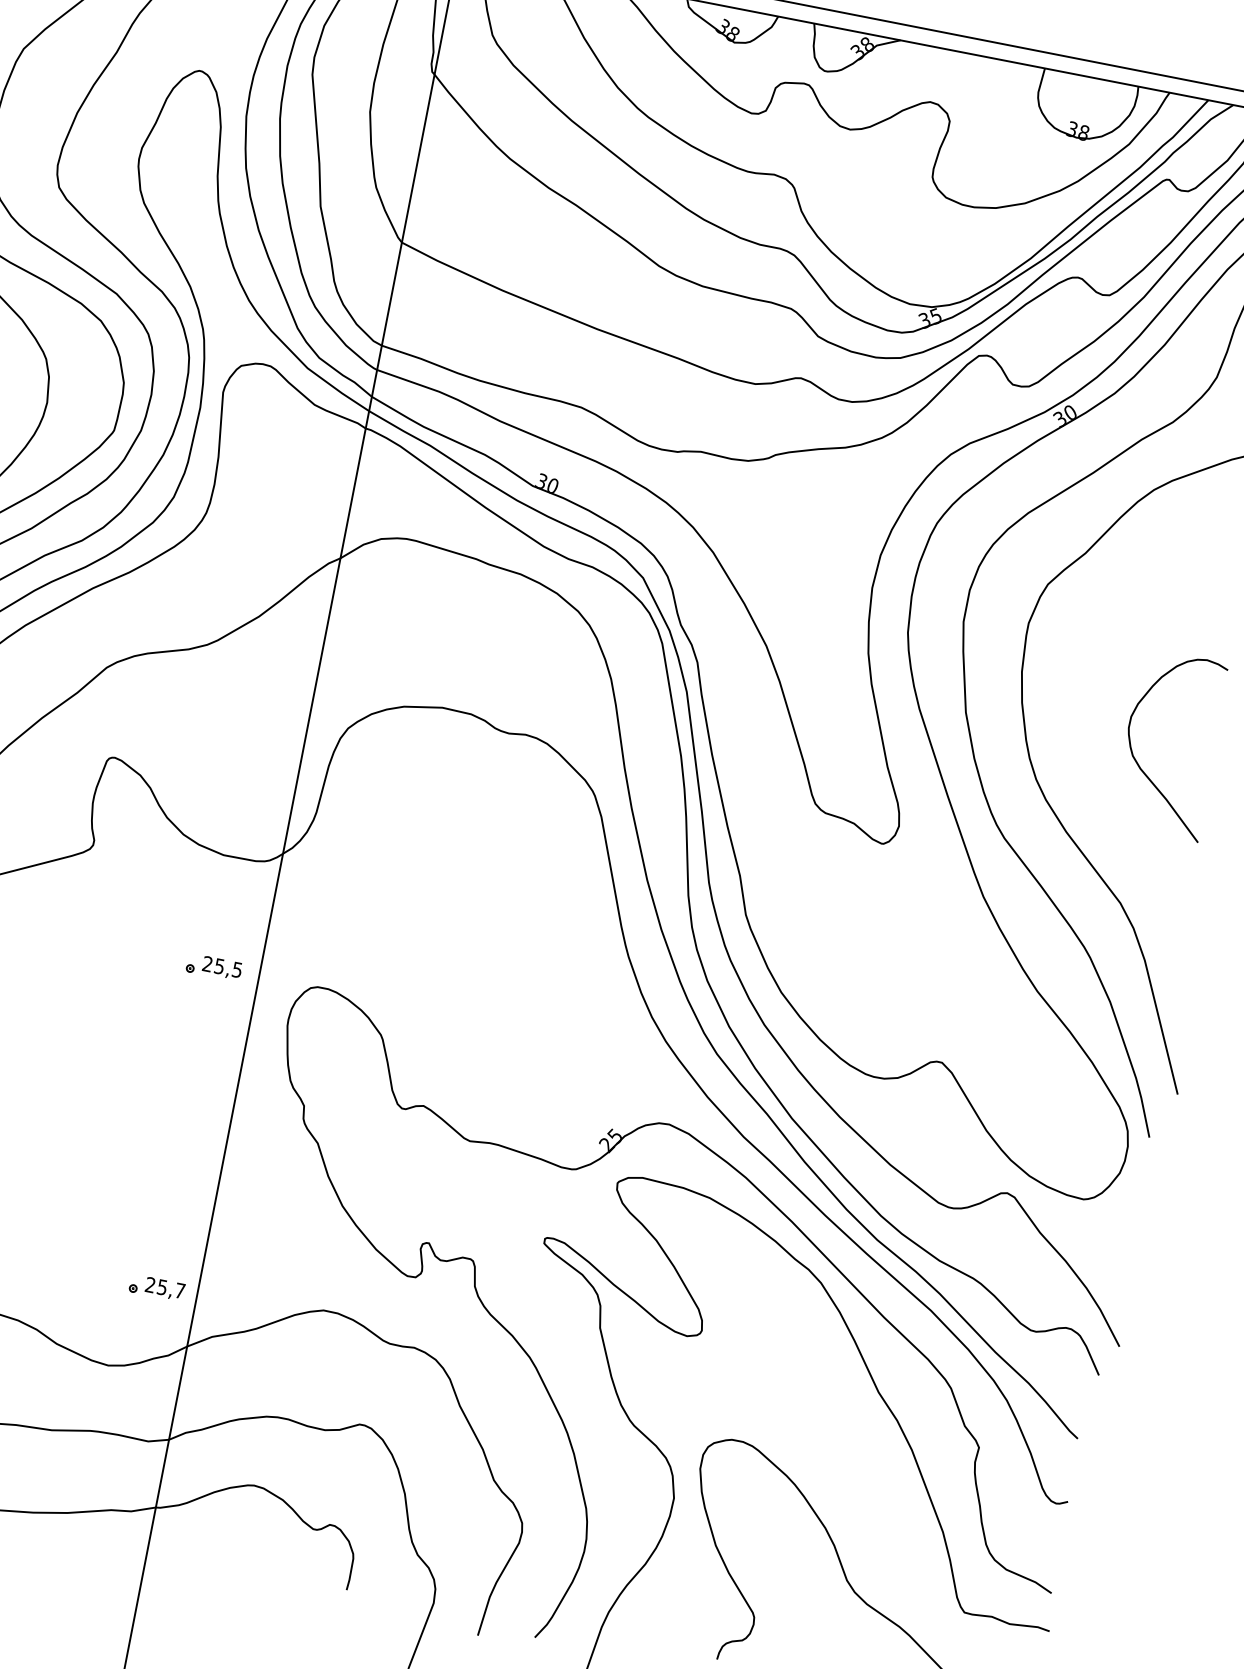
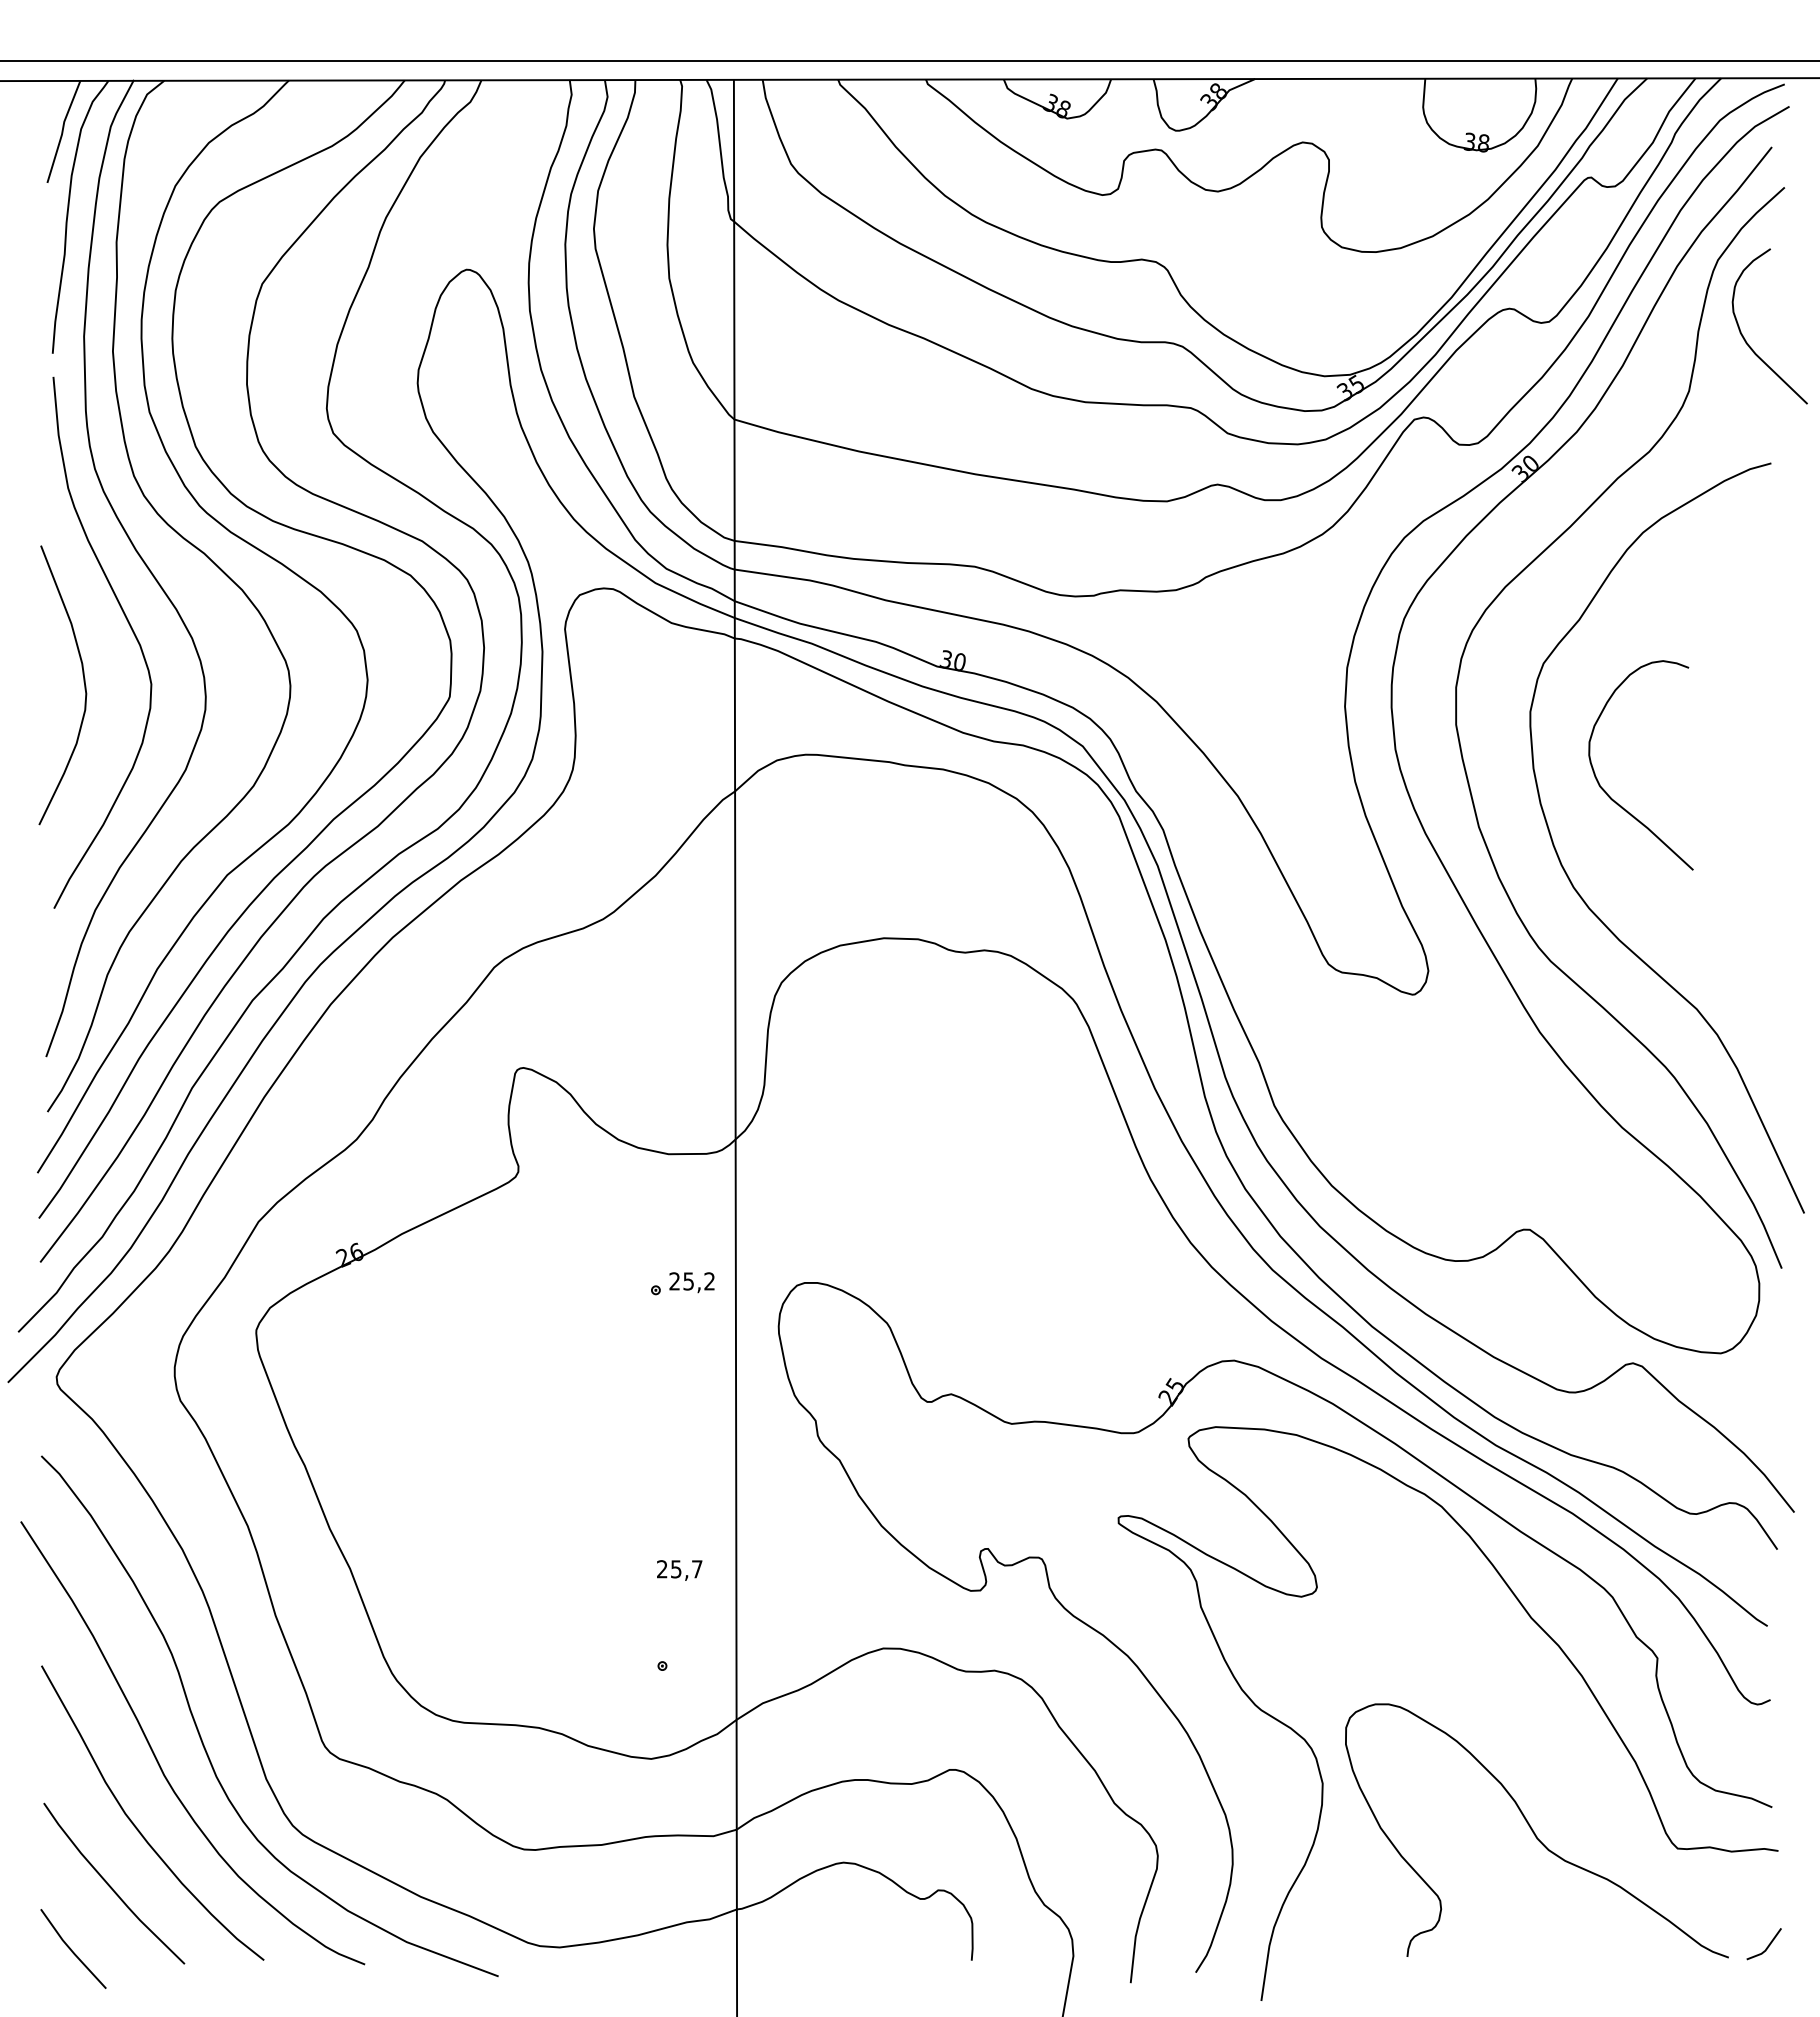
curve: (1137, 761) -> (1606, 791), moved
text: (237, 970) -> (709, 1281), 25,5 -> 25,2
text: (164, 1289) -> (679, 1570), moved

